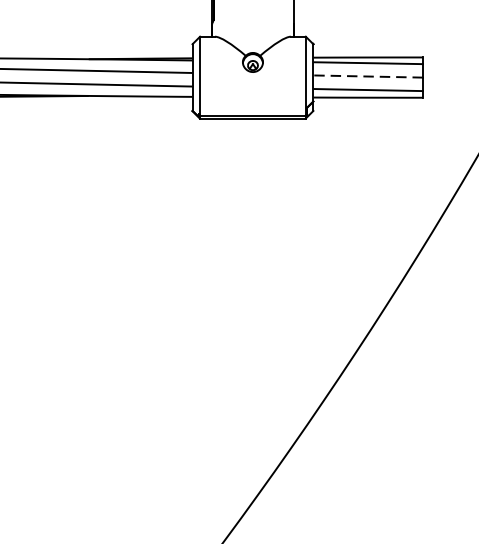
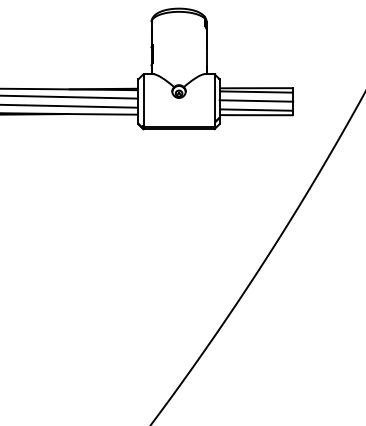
line: (368, 75) -> (256, 100), dashed -> solid

